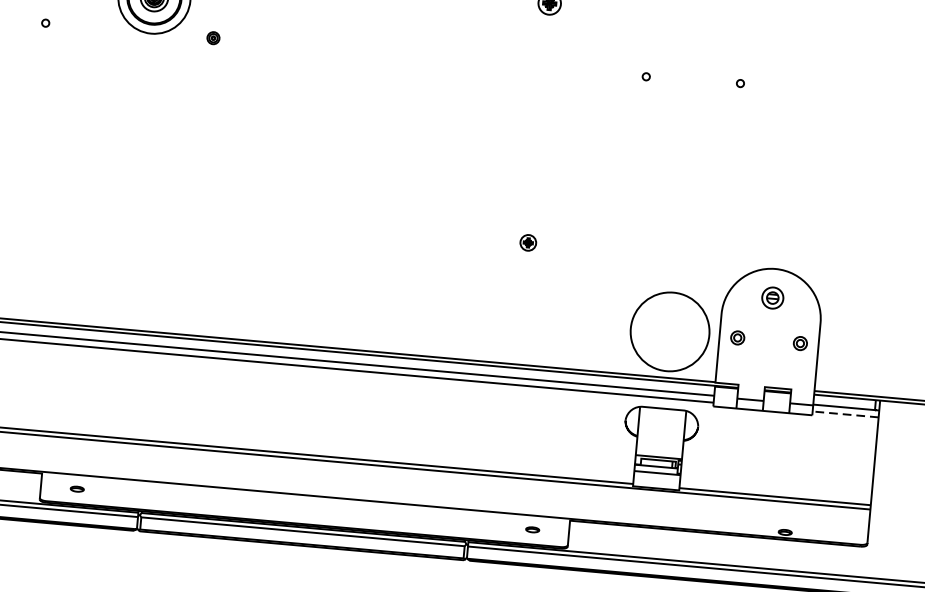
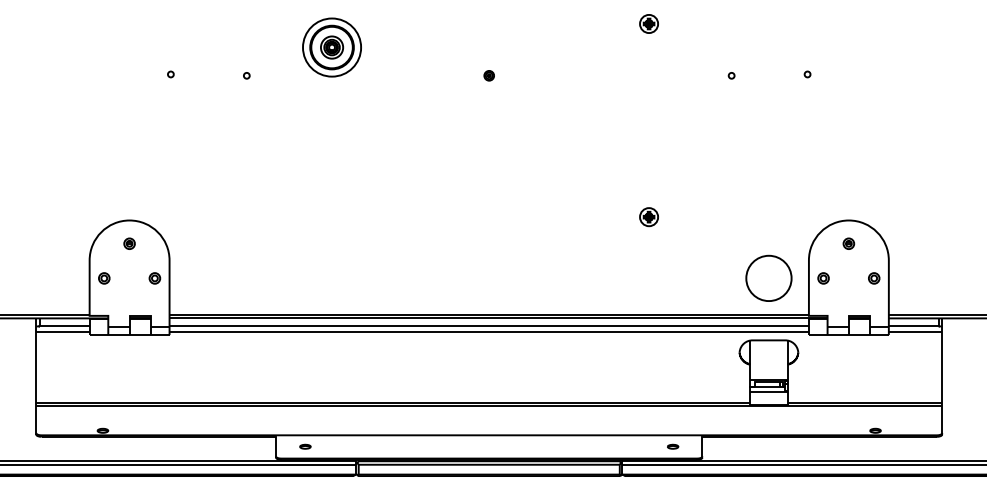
part: (212, 37) -> (488, 75), moved
part: (527, 243) -> (648, 217), size x1.43
part: (772, 297) -> (848, 243), size x0.62
circle: (669, 331) -> (768, 278), size x0.71
line: (845, 413) -> (915, 331), dashed -> solid

